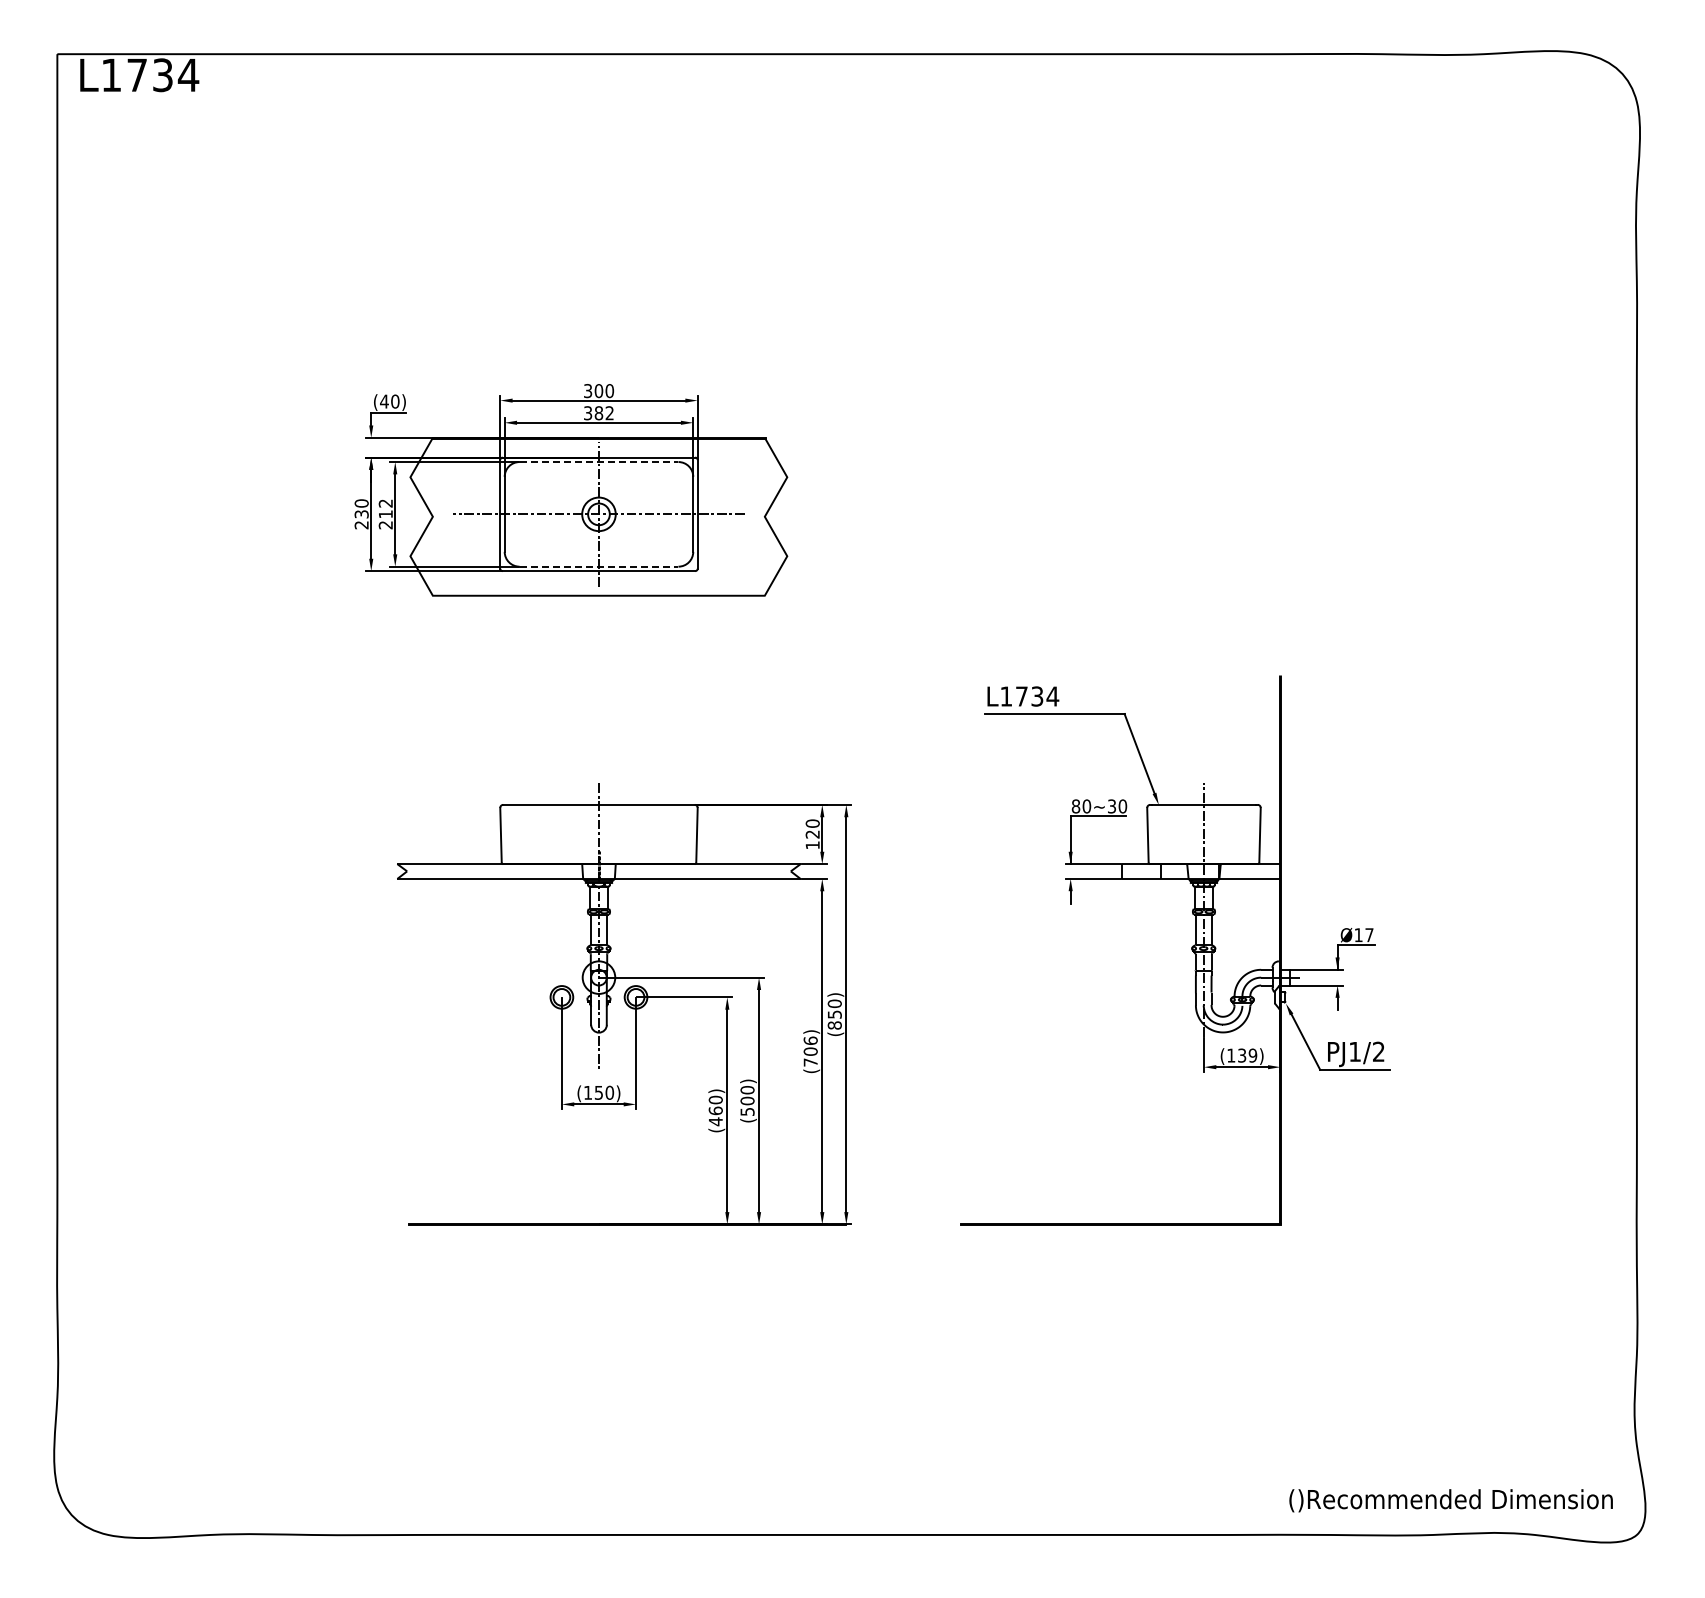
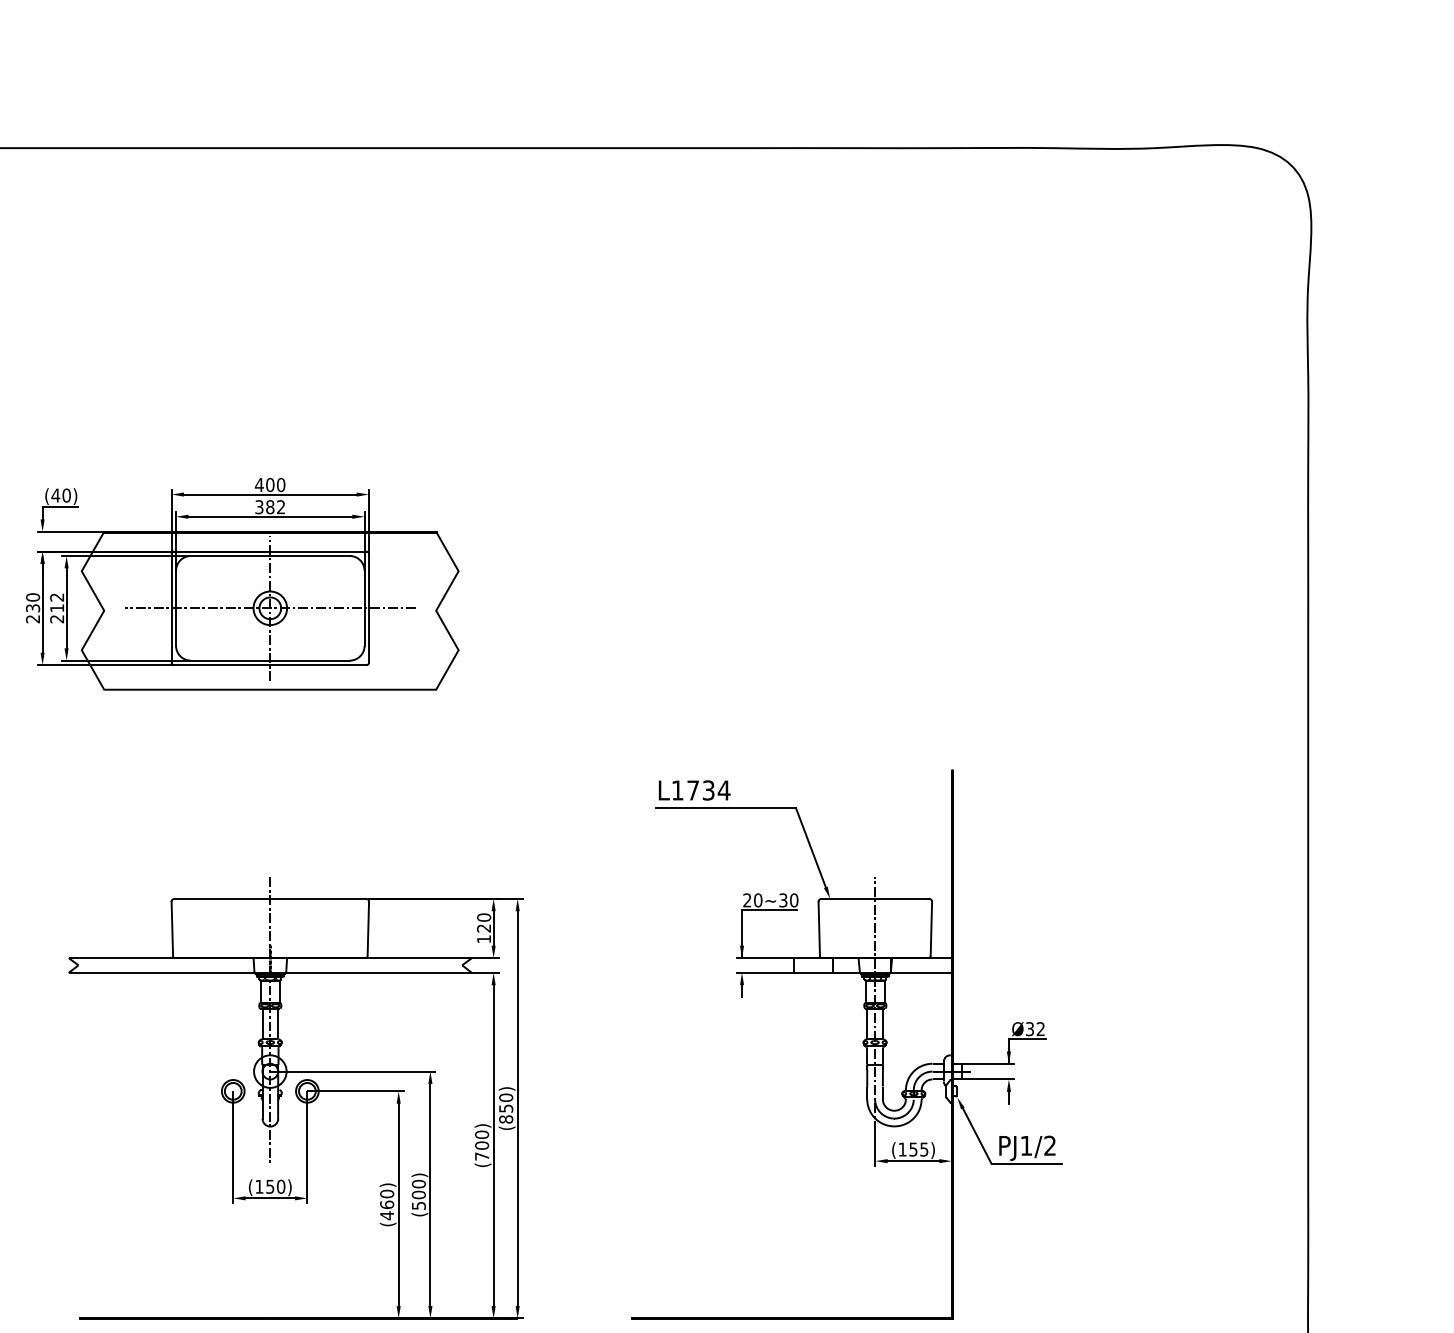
text: (587, 391) -> (258, 485), 300 -> 400
line: (599, 462) -> (270, 556), dashed -> solid
line: (599, 566) -> (270, 660), dashed -> solid
text: (1075, 806) -> (746, 900), 80~30 -> 20~30
text: (1363, 935) -> (1034, 1029), Ø17 -> Ø32
text: (810, 1040) -> (481, 1134), (706) -> (700)
text: (1247, 1055) -> (918, 1149), (139) -> (155)

